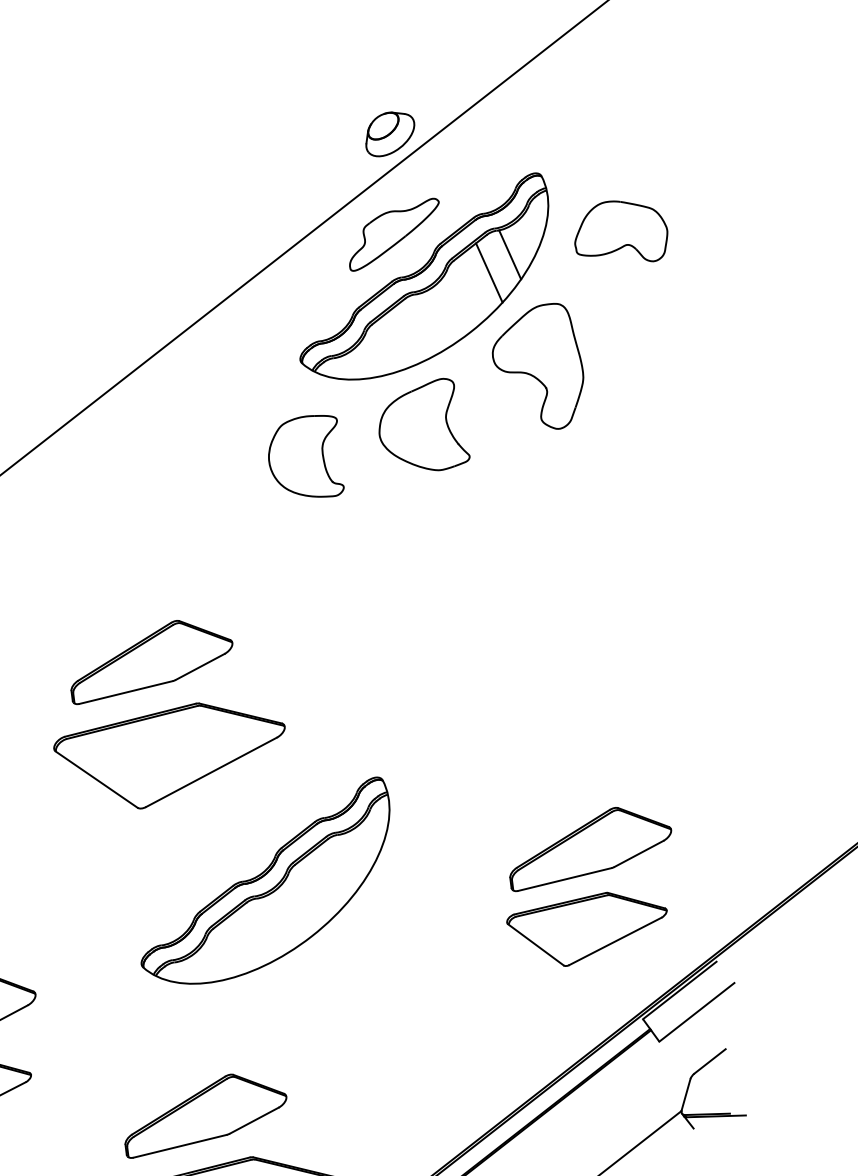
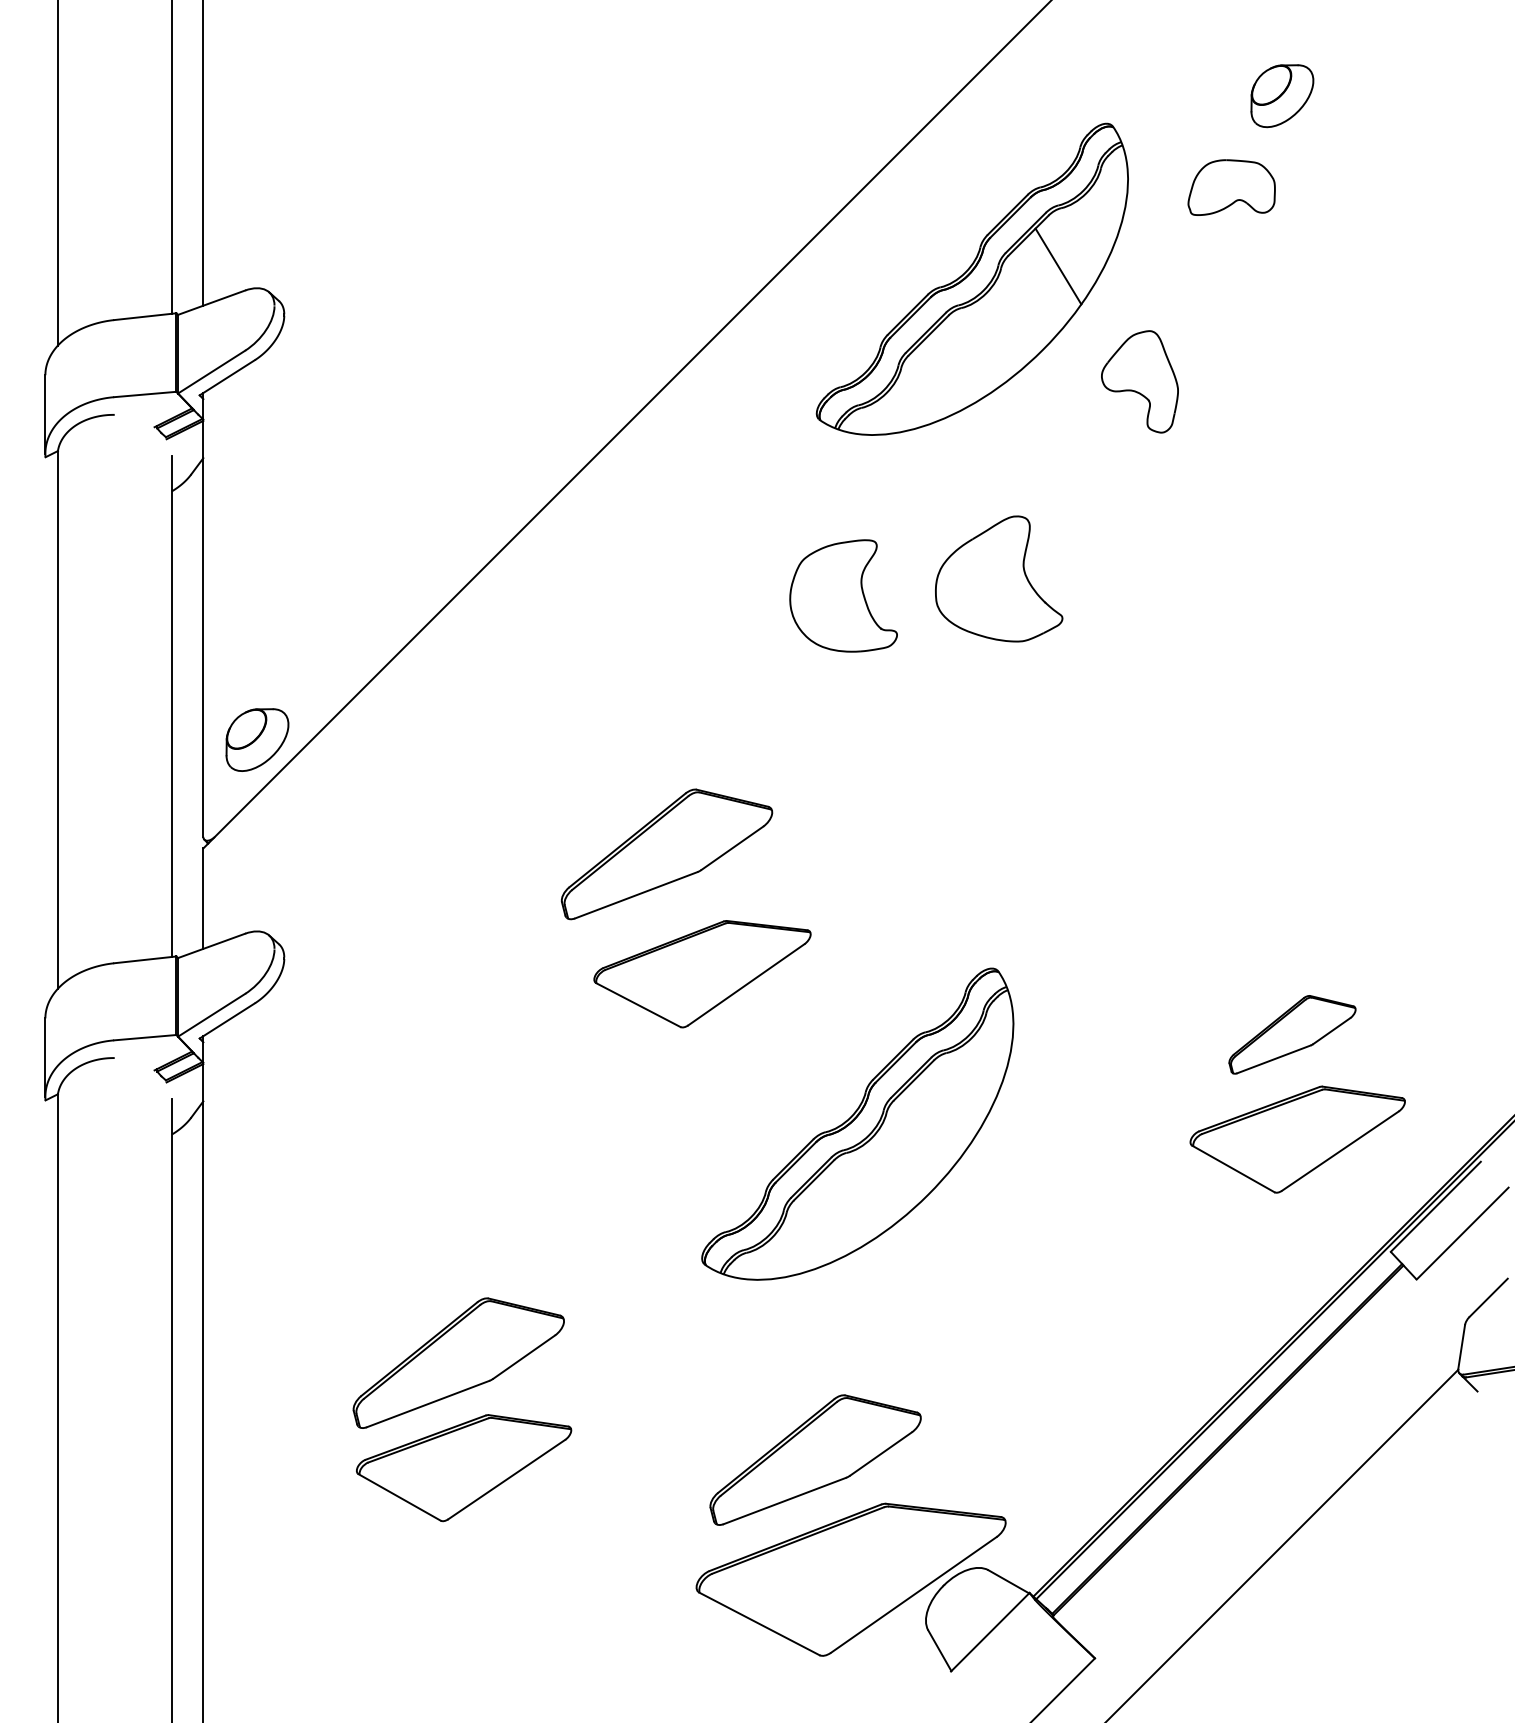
part: (390, 135) -> (1282, 96), moved
part: (622, 230) -> (1231, 187), size x0.7
part: (394, 234) -> (923, 230), removed
line: (510, 254) -> (1083, 238), removed
part: (537, 363) -> (1139, 381), size x0.6
part: (427, 422) -> (999, 578), moved
part: (308, 454) -> (843, 595), moved
part: (167, 756) -> (702, 974), size x0.7
part: (590, 852) -> (1292, 1034), size x0.6

